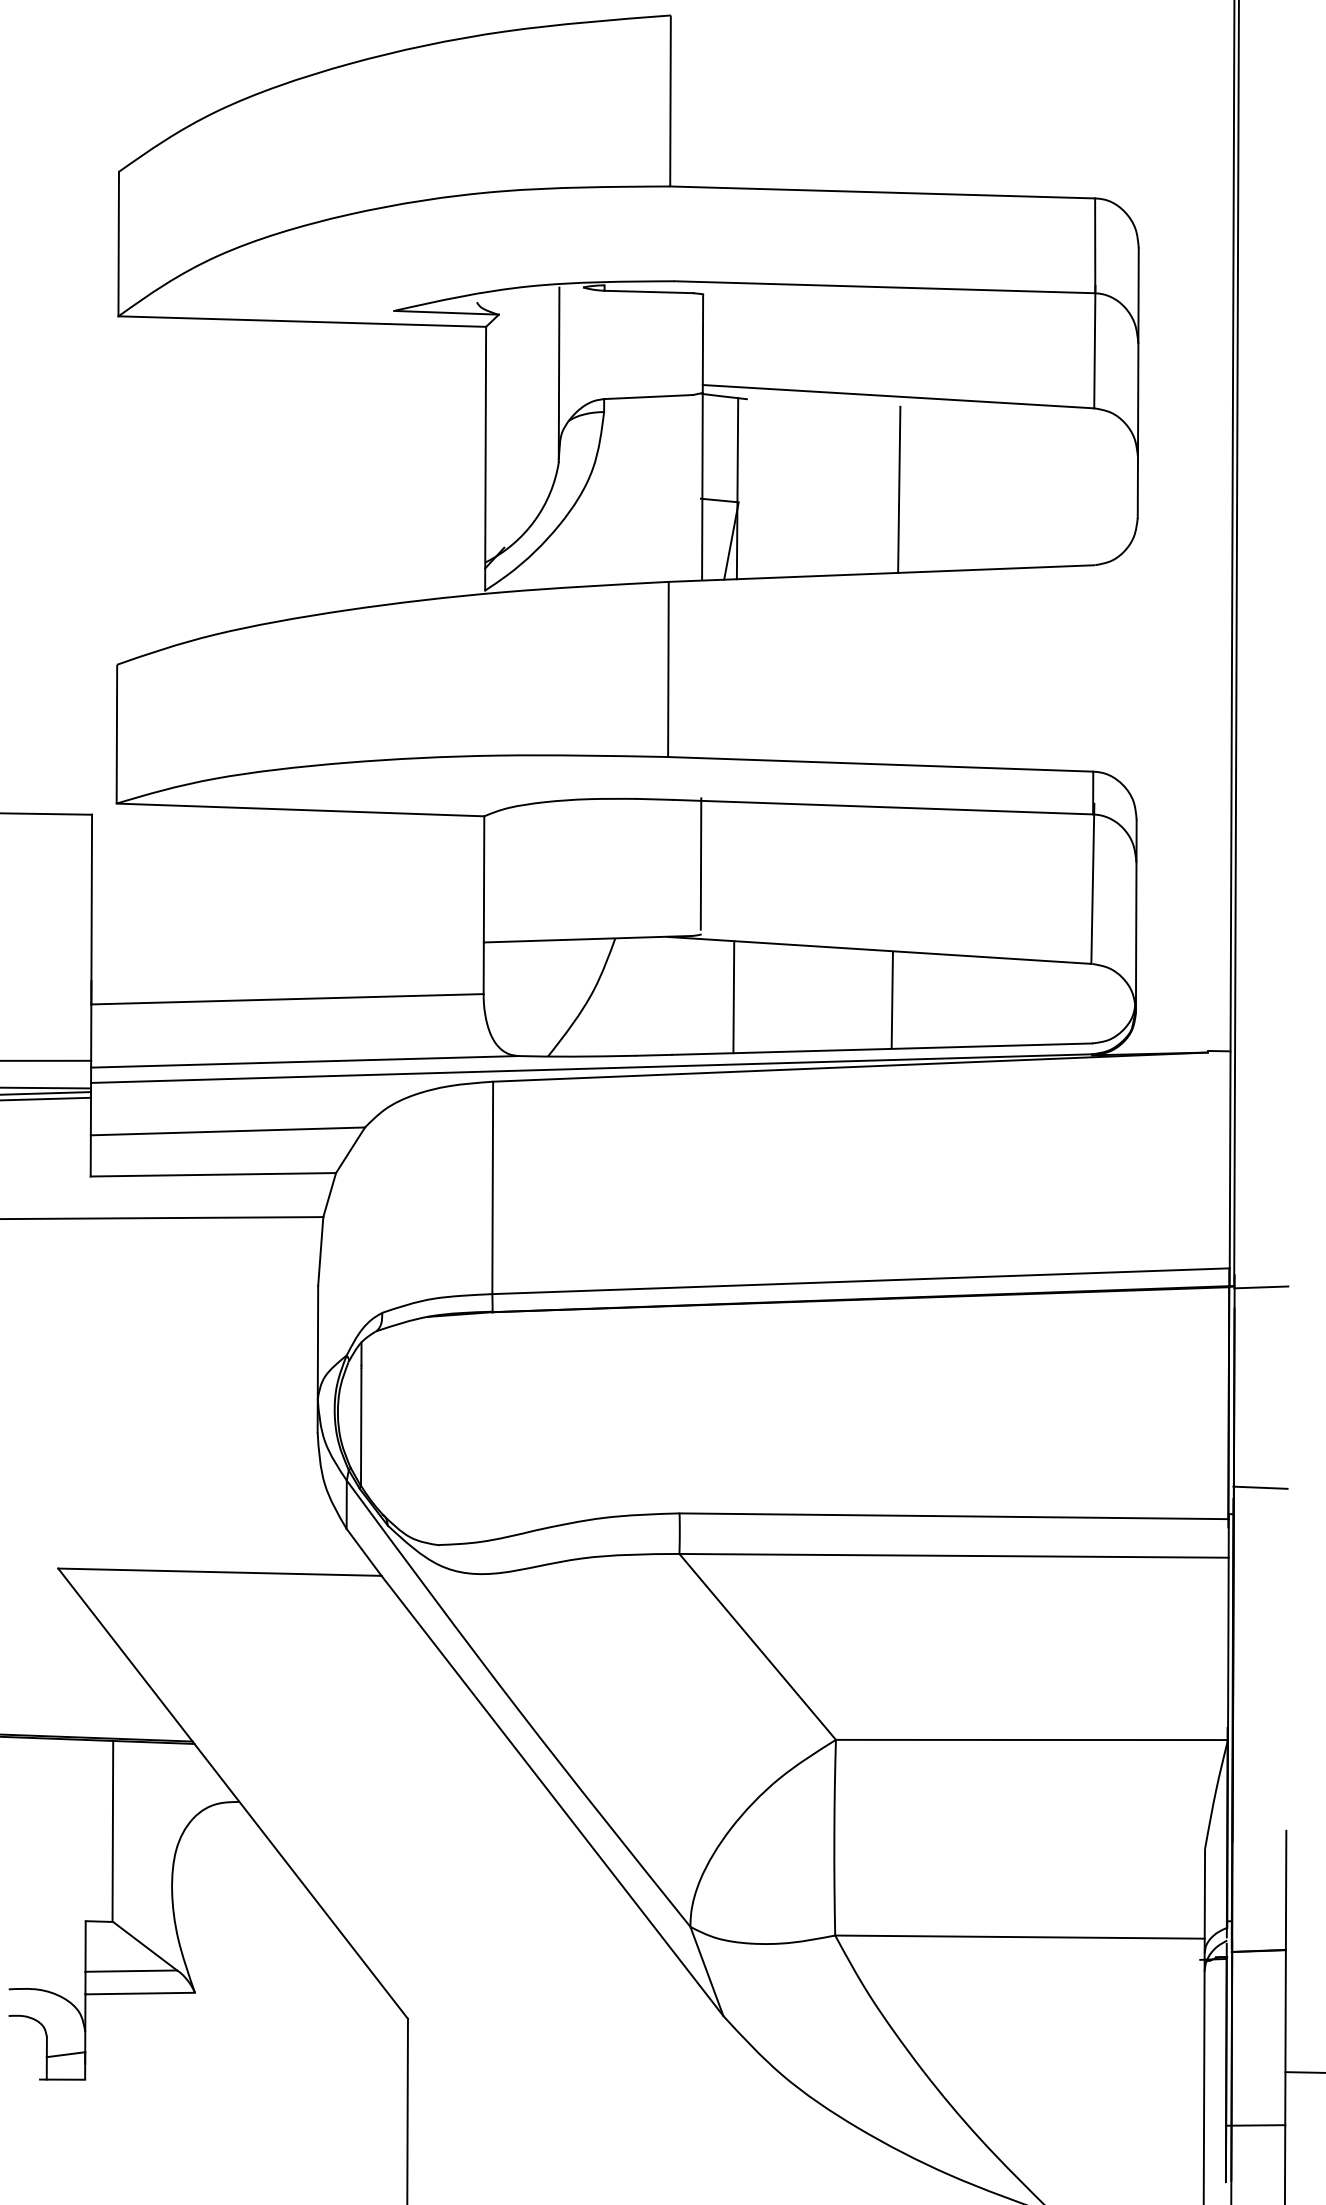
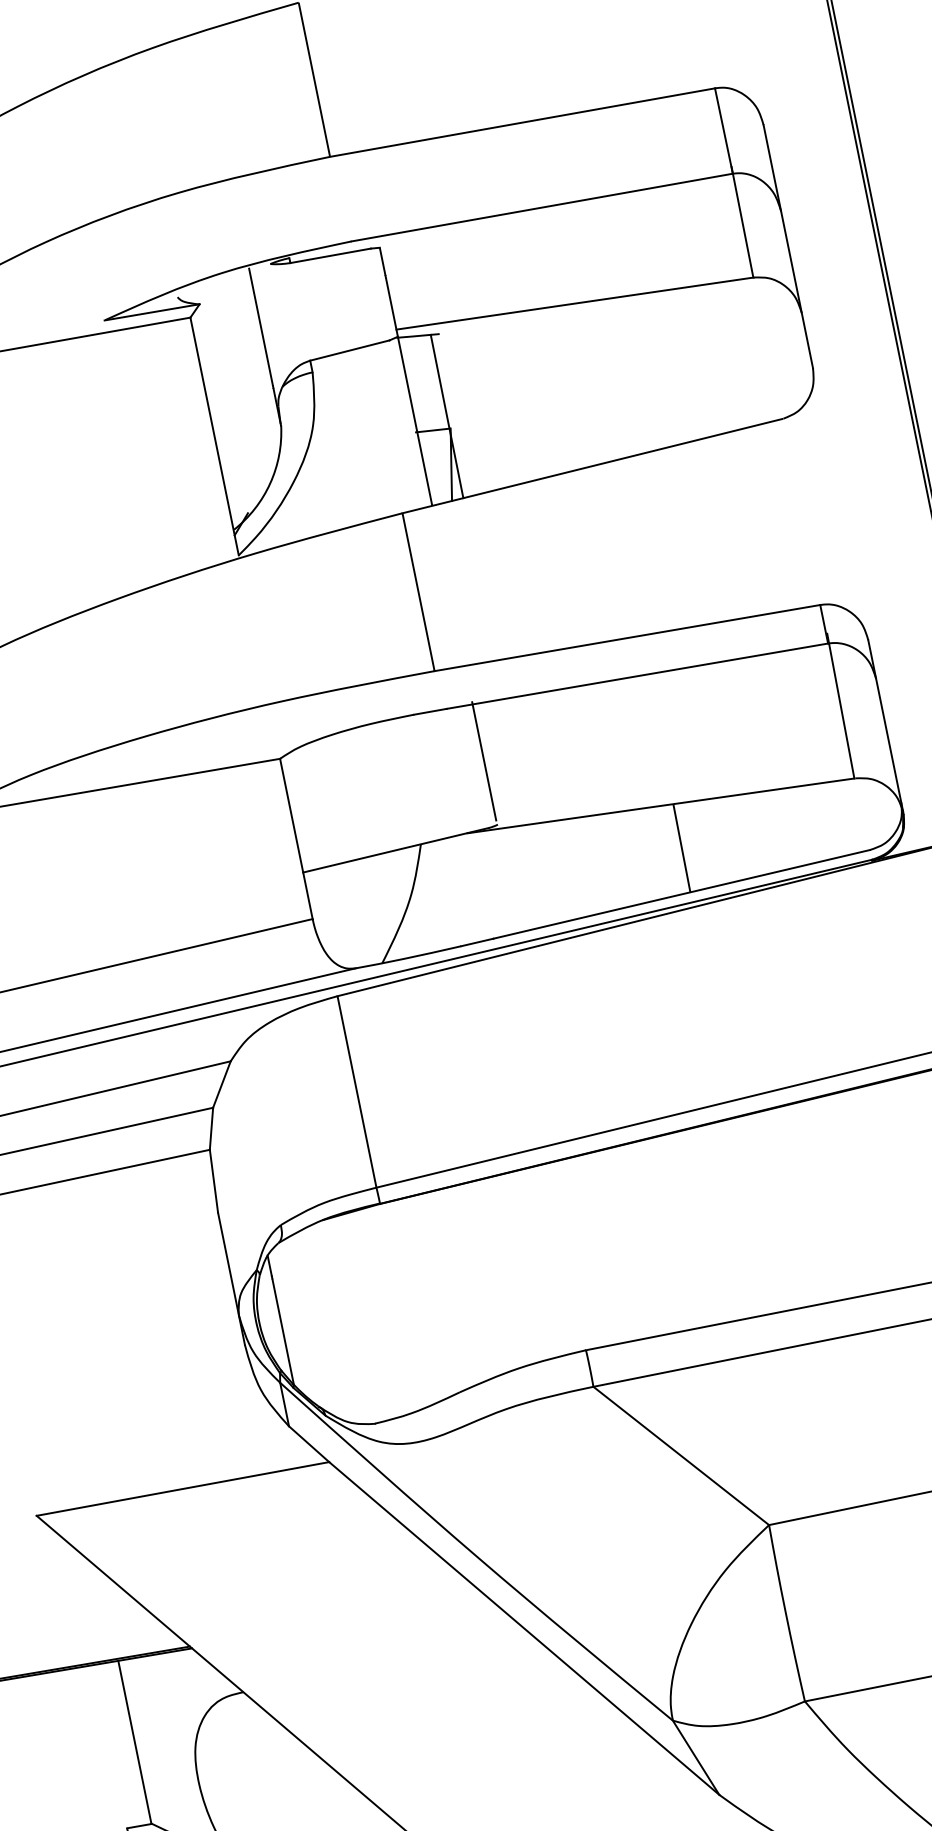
line: (899, 489) -> (593, 387), removed
line: (733, 997) -> (538, 875), removed

